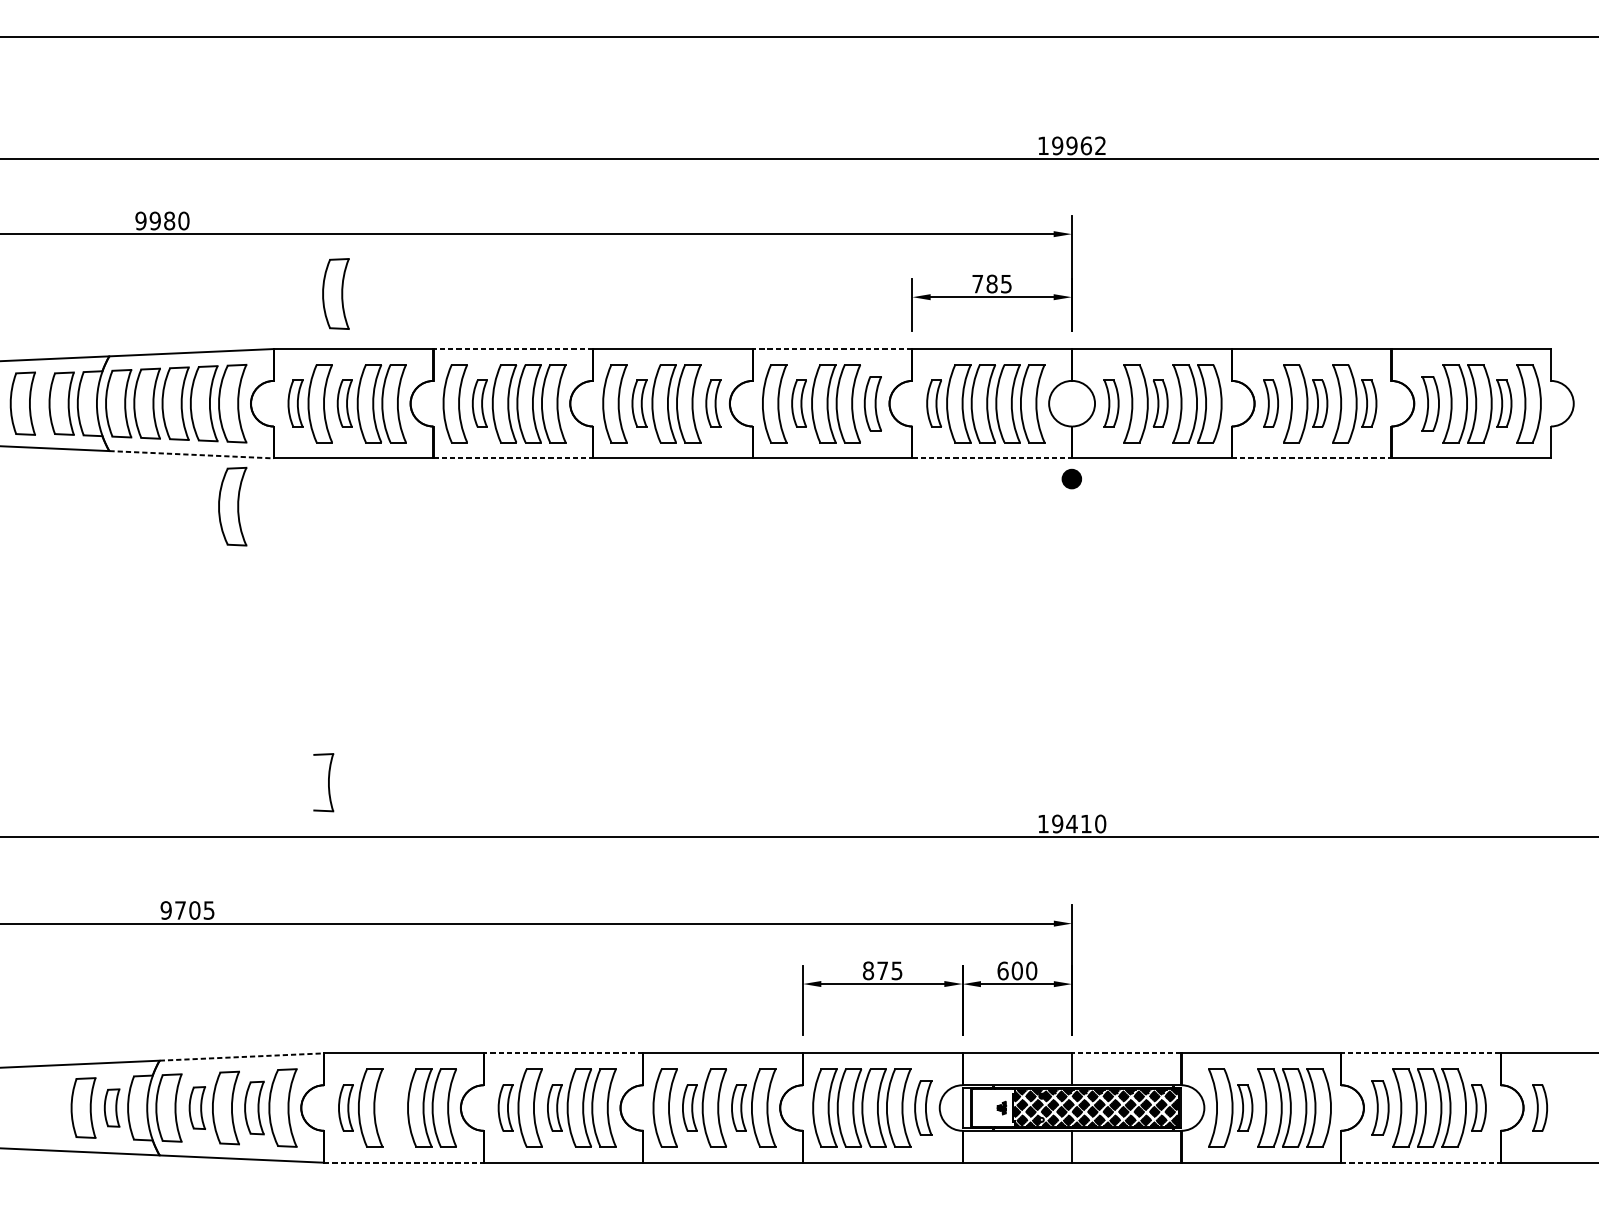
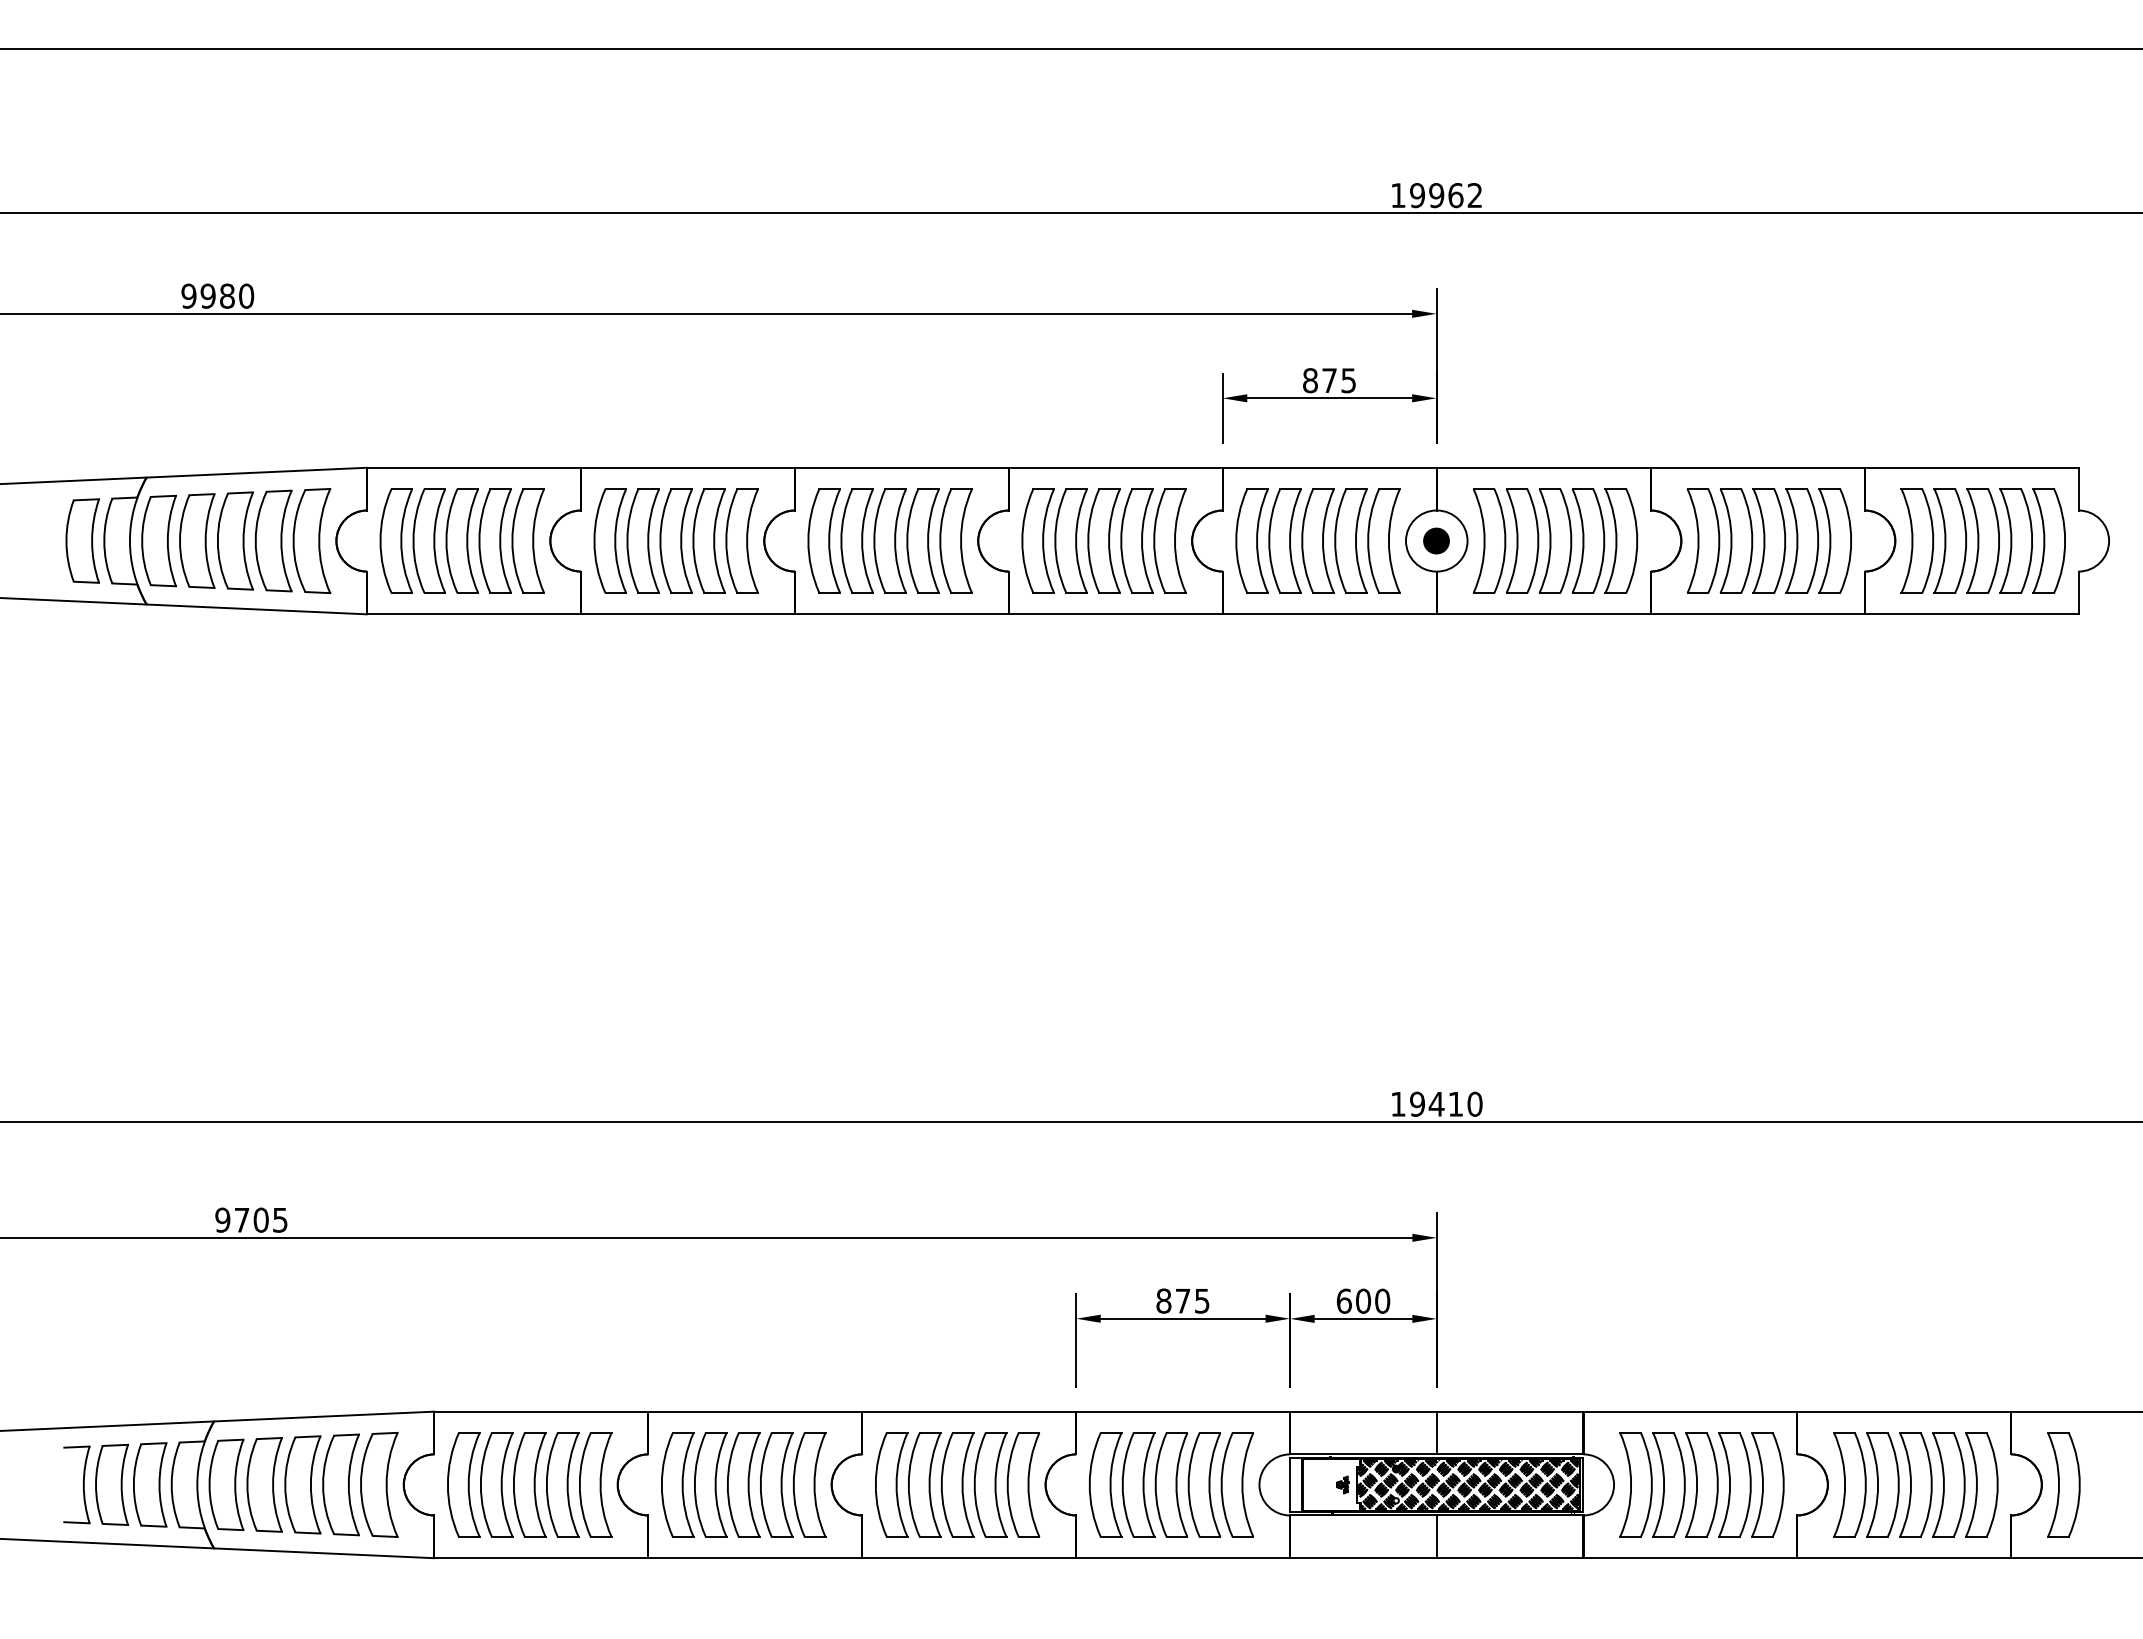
text: (985, 283) -> (1320, 380), 785 -> 875
part: (336, 293) -> (450, 393), removed
line: (512, 348) -> (687, 467), dashed -> solid
line: (832, 348) -> (1115, 467), dashed -> solid
part: (22, 403) -> (30, 540), removed
part: (295, 403) -> (395, 540), size x1.67
part: (344, 403) -> (461, 540), size x1.67
part: (479, 403) -> (642, 540), size x1.67
part: (639, 403) -> (856, 540), size x1.67
part: (712, 403) -> (955, 540), size x1.67
part: (798, 403) -> (1070, 540), size x1.67
part: (872, 403) -> (1169, 540), size x1.43
part: (933, 403) -> (1251, 540), size x1.67
part: (1111, 403) -> (1489, 540), size x1.67
part: (1160, 403) -> (1555, 540), size x1.67
part: (1271, 403) -> (1703, 540), size x1.67
part: (1320, 403) -> (1769, 540), size x1.67
part: (1368, 403) -> (1834, 540), size x1.67
part: (1430, 403) -> (1917, 540), size x1.43
part: (1503, 403) -> (2015, 540), size x1.67
line: (192, 454) -> (257, 609), dashed -> solid
line: (512, 458) -> (687, 614), dashed -> solid
line: (992, 458) -> (1329, 614), dashed -> solid
line: (1311, 458) -> (1757, 614), dashed -> solid
part: (1071, 478) -> (1436, 540), moved
part: (232, 506) -> (311, 678), removed
part: (328, 782) -> (83, 1484), moved
line: (563, 1053) -> (755, 1411), dashed -> solid
line: (1126, 1053) -> (1509, 1411), dashed -> solid
line: (1421, 1053) -> (1904, 1411), dashed -> solid
line: (242, 1056) -> (324, 1416), dashed -> solid
part: (112, 1107) -> (150, 1484), size x1.67
part: (197, 1107) -> (264, 1484), size x1.67
part: (254, 1107) -> (340, 1484), size x1.43
part: (345, 1107) -> (463, 1484), size x1.67
part: (395, 1107) -> (529, 1484), added
part: (505, 1107) -> (677, 1484), size x1.67
part: (554, 1107) -> (743, 1484), size x1.67
part: (689, 1107) -> (924, 1484), size x1.67
part: (739, 1107) -> (990, 1484), size x1.67
part: (923, 1107) -> (1237, 1484), size x1.43
part: (1244, 1107) -> (1668, 1484), size x1.67
part: (1380, 1107) -> (1849, 1484), size x1.43
part: (1478, 1107) -> (1981, 1484), size x1.67
part: (1539, 1107) -> (2063, 1484), size x1.67
line: (404, 1162) -> (541, 1558), dashed -> solid
line: (1421, 1162) -> (1904, 1558), dashed -> solid

